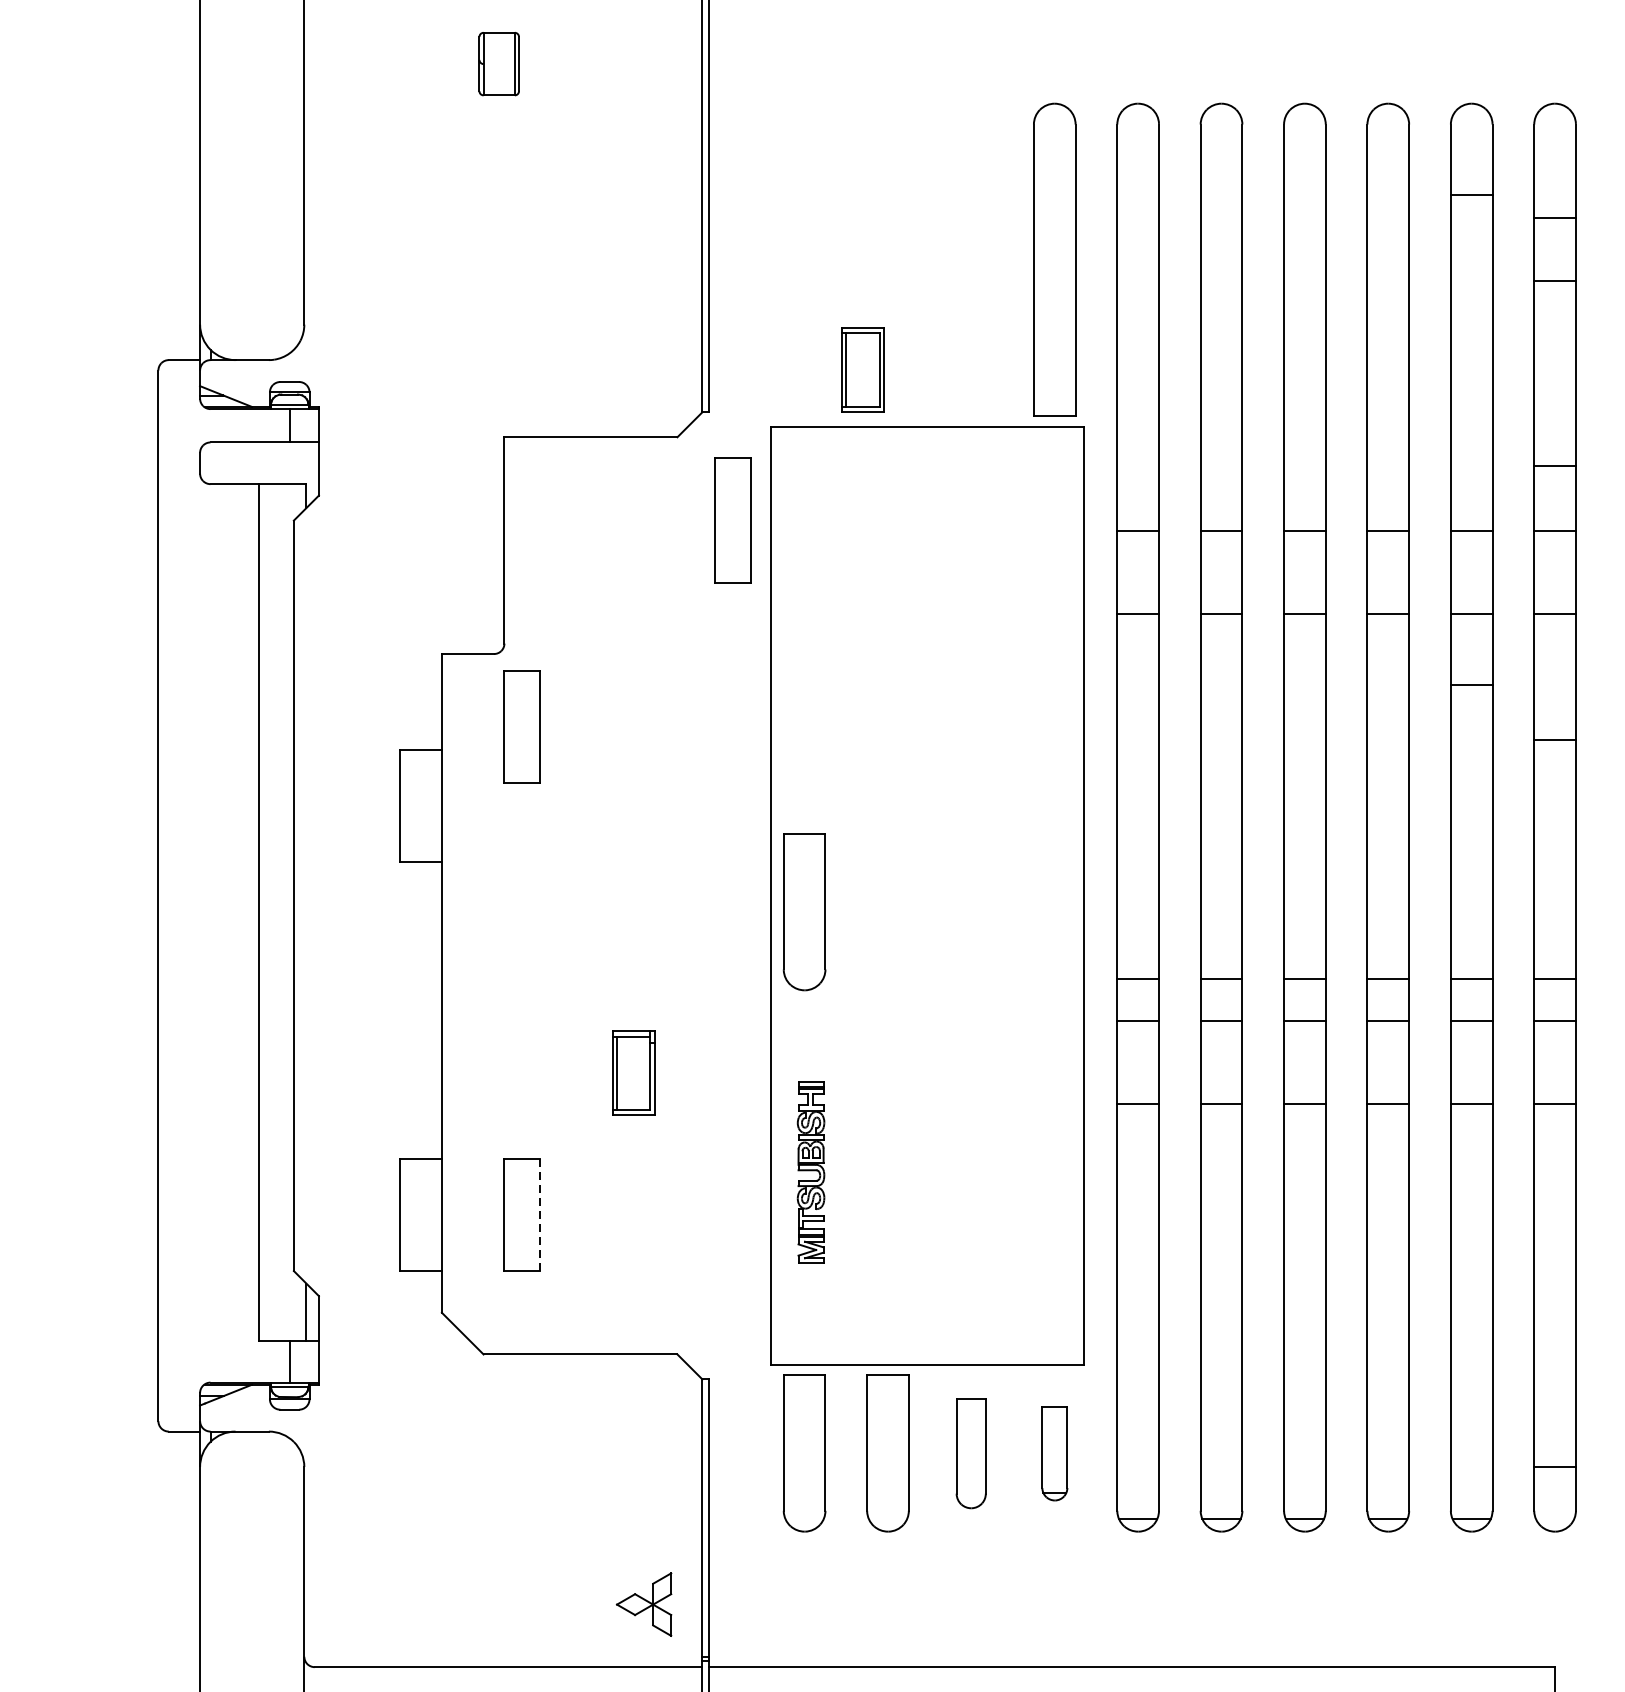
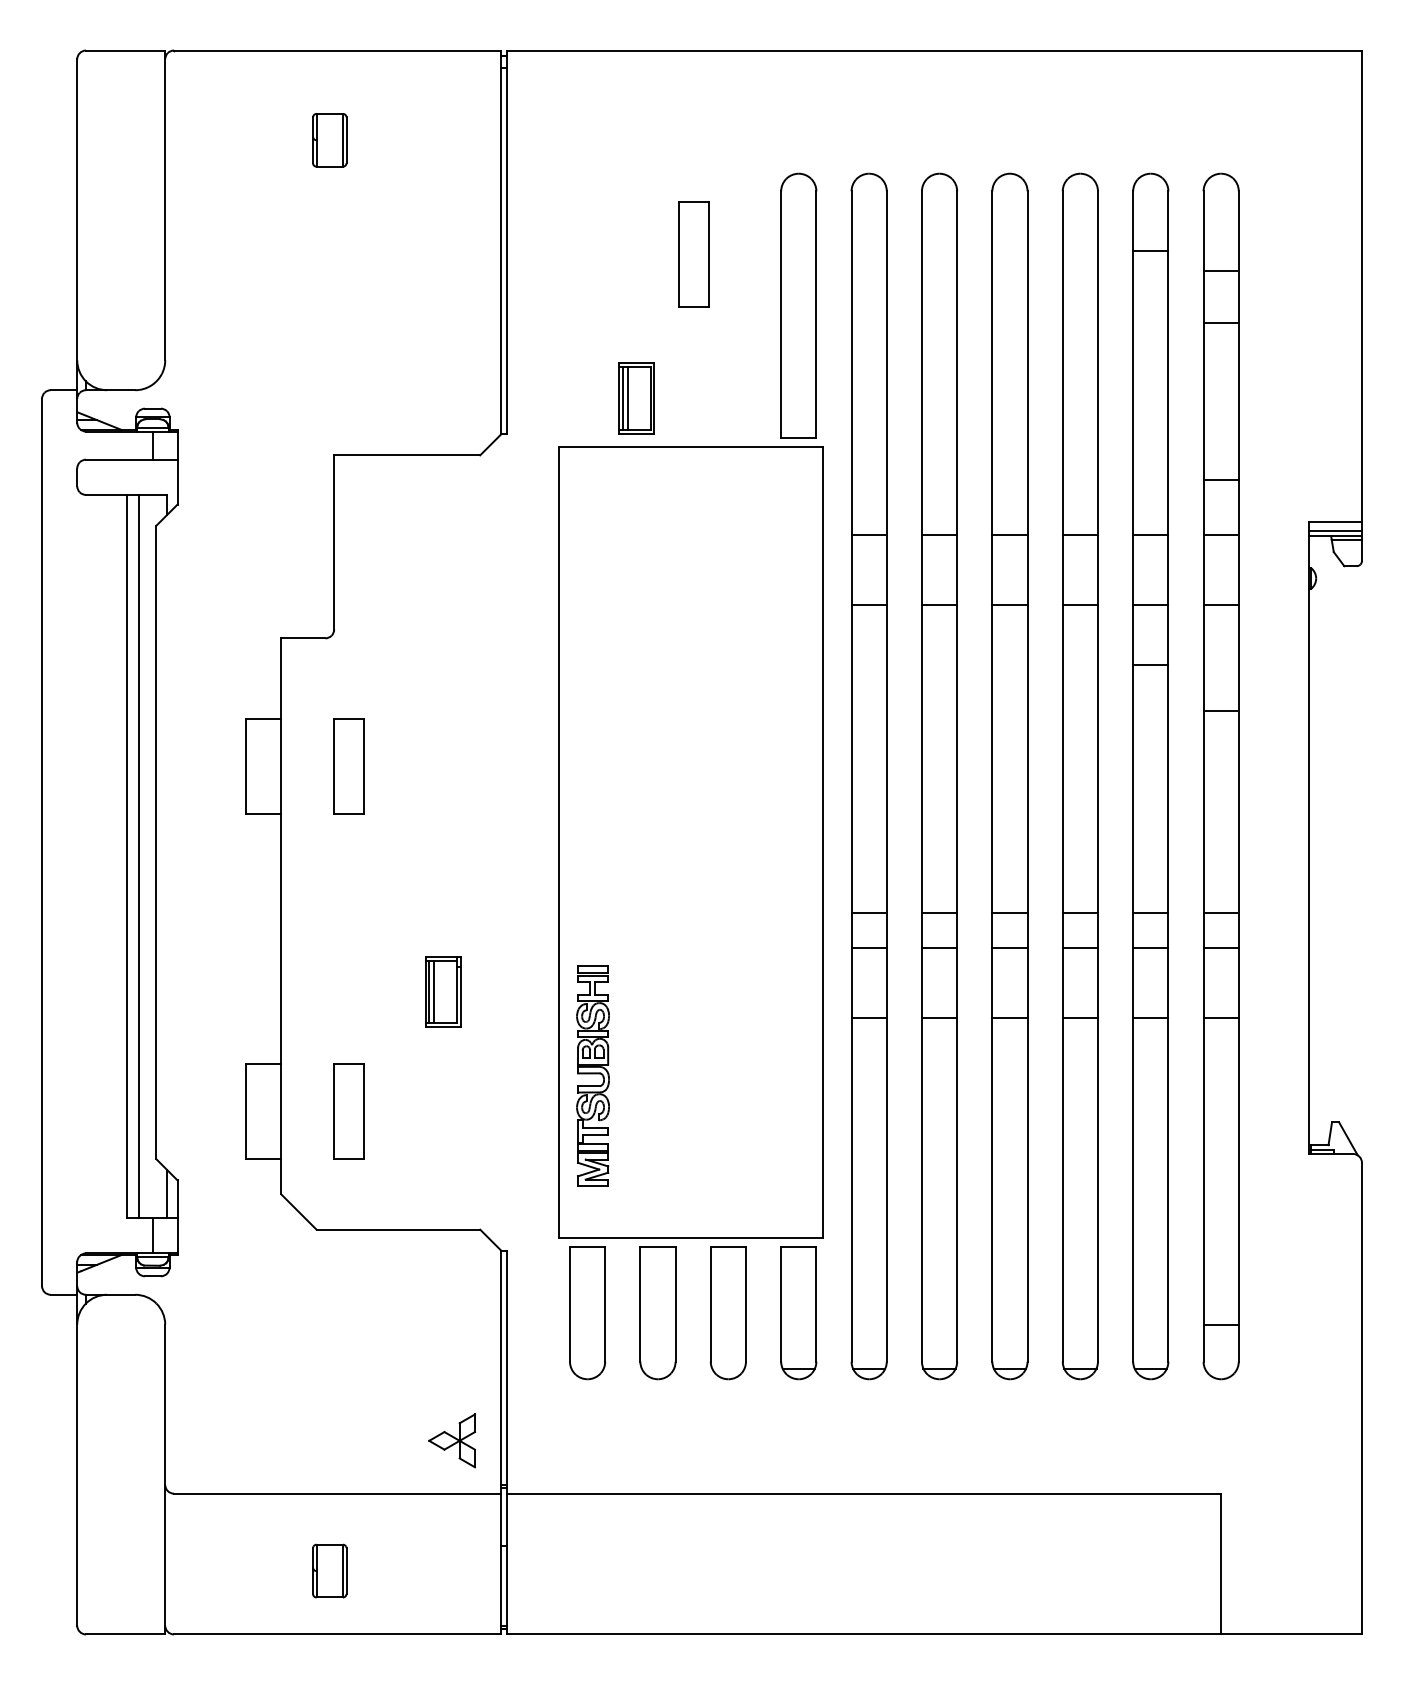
line: (853, 369) -> (628, 398), added
part: (732, 520) -> (693, 254), moved
part: (521, 726) -> (348, 766), moved
line: (273, 912) -> (139, 856), added
part: (804, 912) -> (587, 856), removed
line: (623, 1072) -> (434, 991), added
part: (810, 1171) -> (592, 1075), size x1.43
line: (540, 1214) -> (364, 1111), dashed -> solid
part: (970, 1453) -> (727, 1313), size x1.43
part: (1054, 1453) -> (798, 1313), size x1.67

